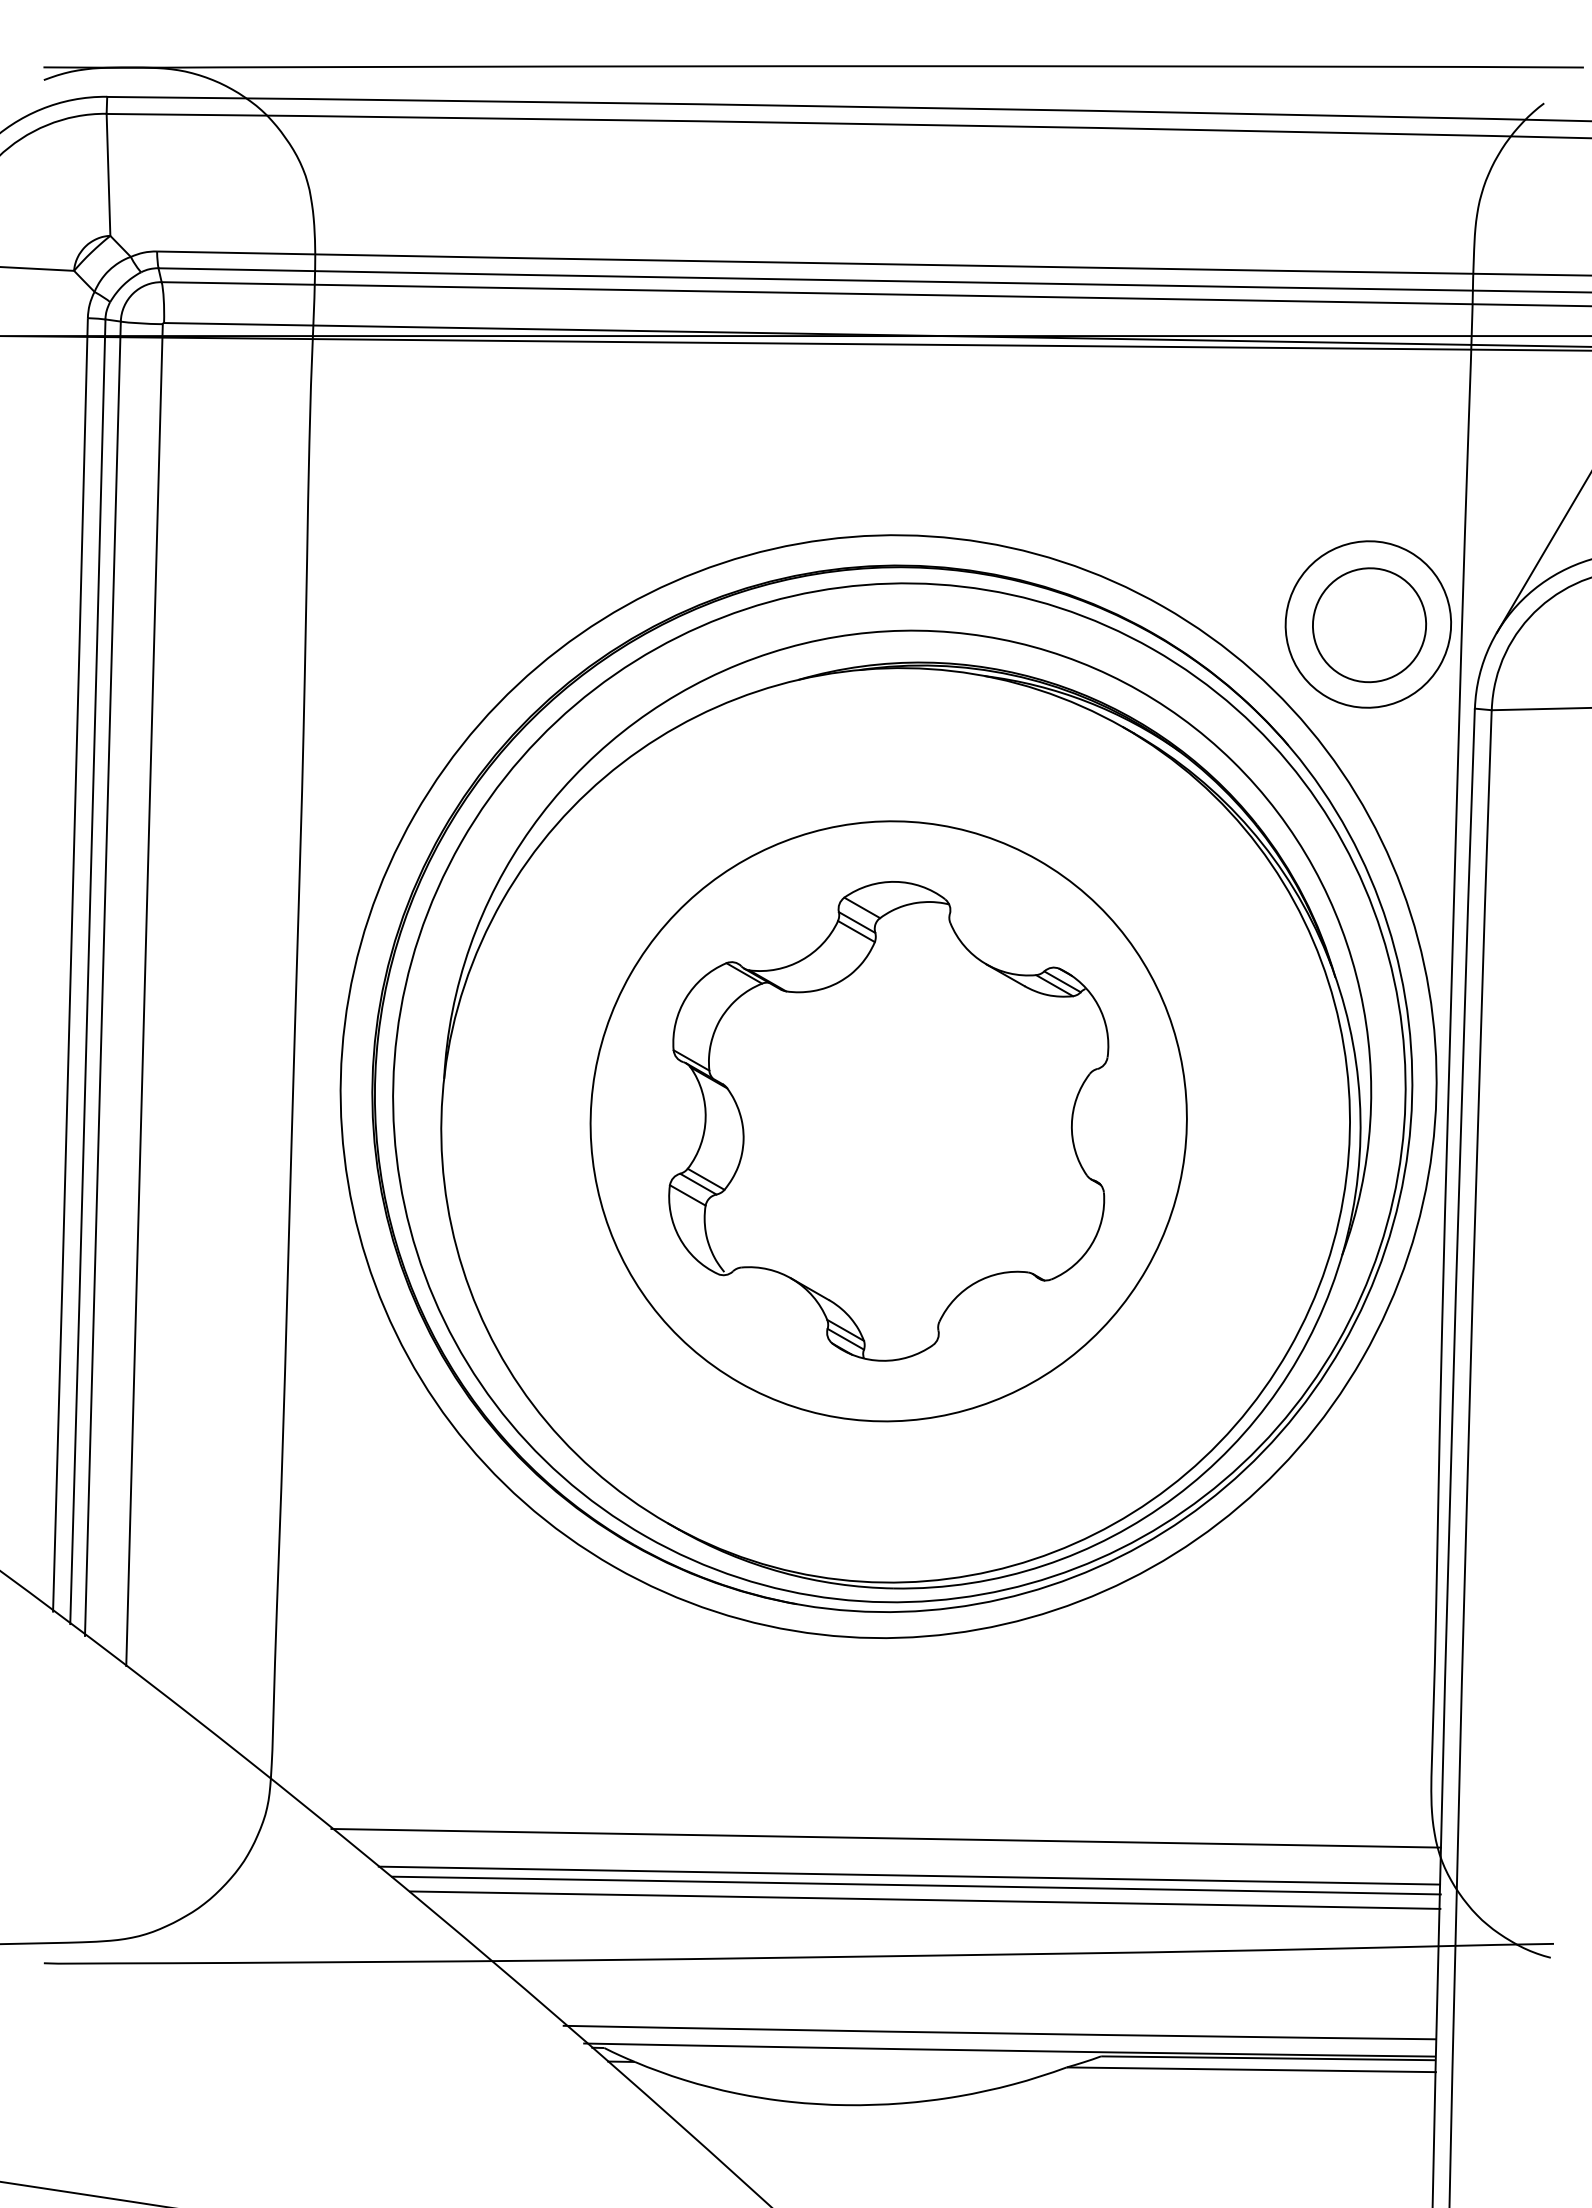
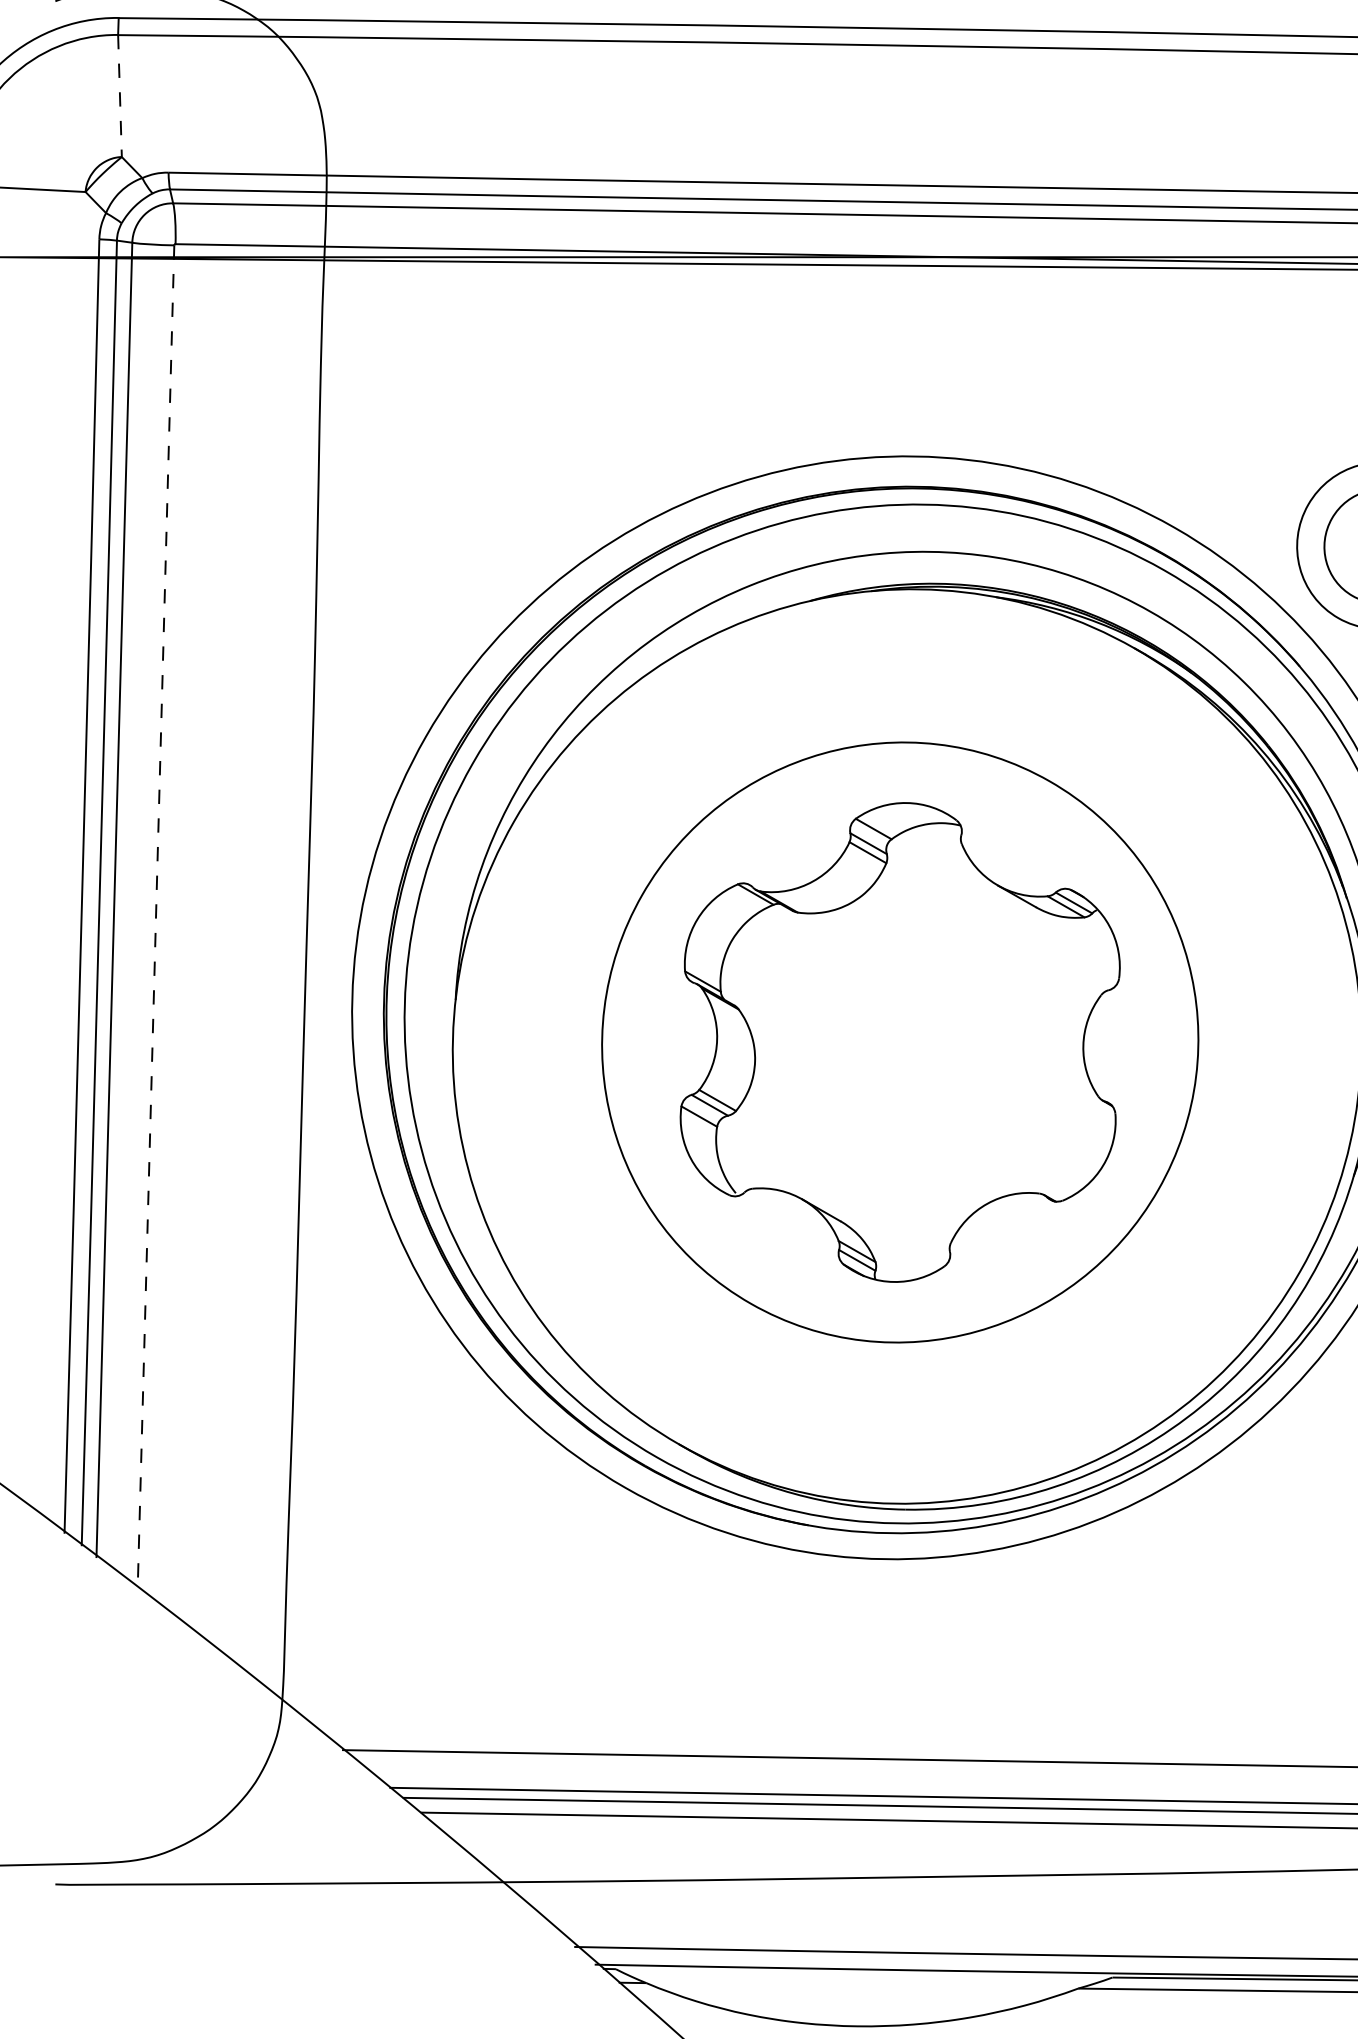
line: (108, 175) -> (119, 96), solid -> dashed
line: (144, 995) -> (155, 916), solid -> dashed

